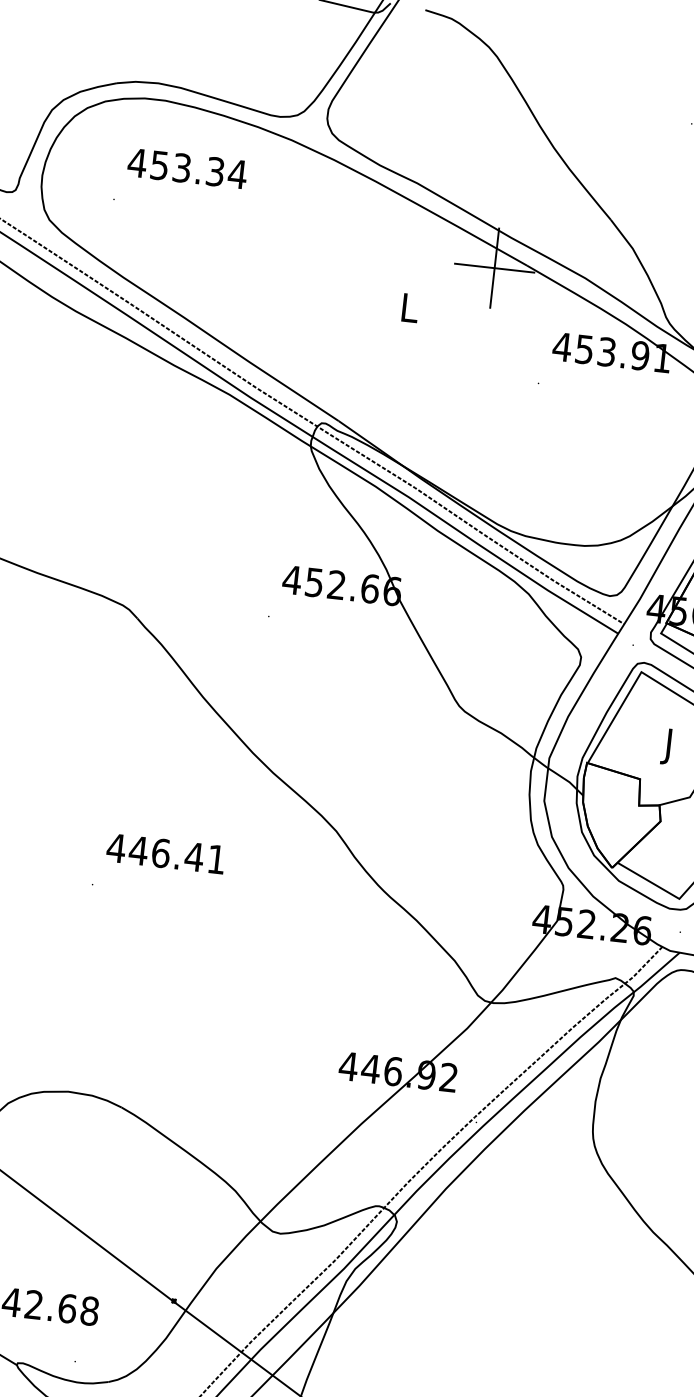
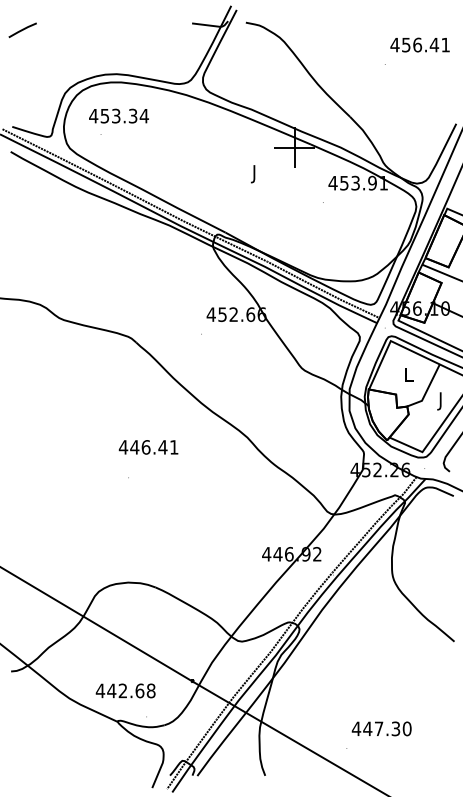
text: (186, 167) -> (118, 115), moved
text: (408, 312) -> (254, 174), L -> J
text: (670, 746) -> (409, 376), J -> L
text: (165, 854) -> (148, 447), moved

